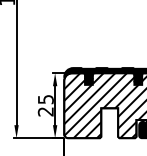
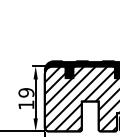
text: (45, 105) -> (26, 98), 25 -> 19

